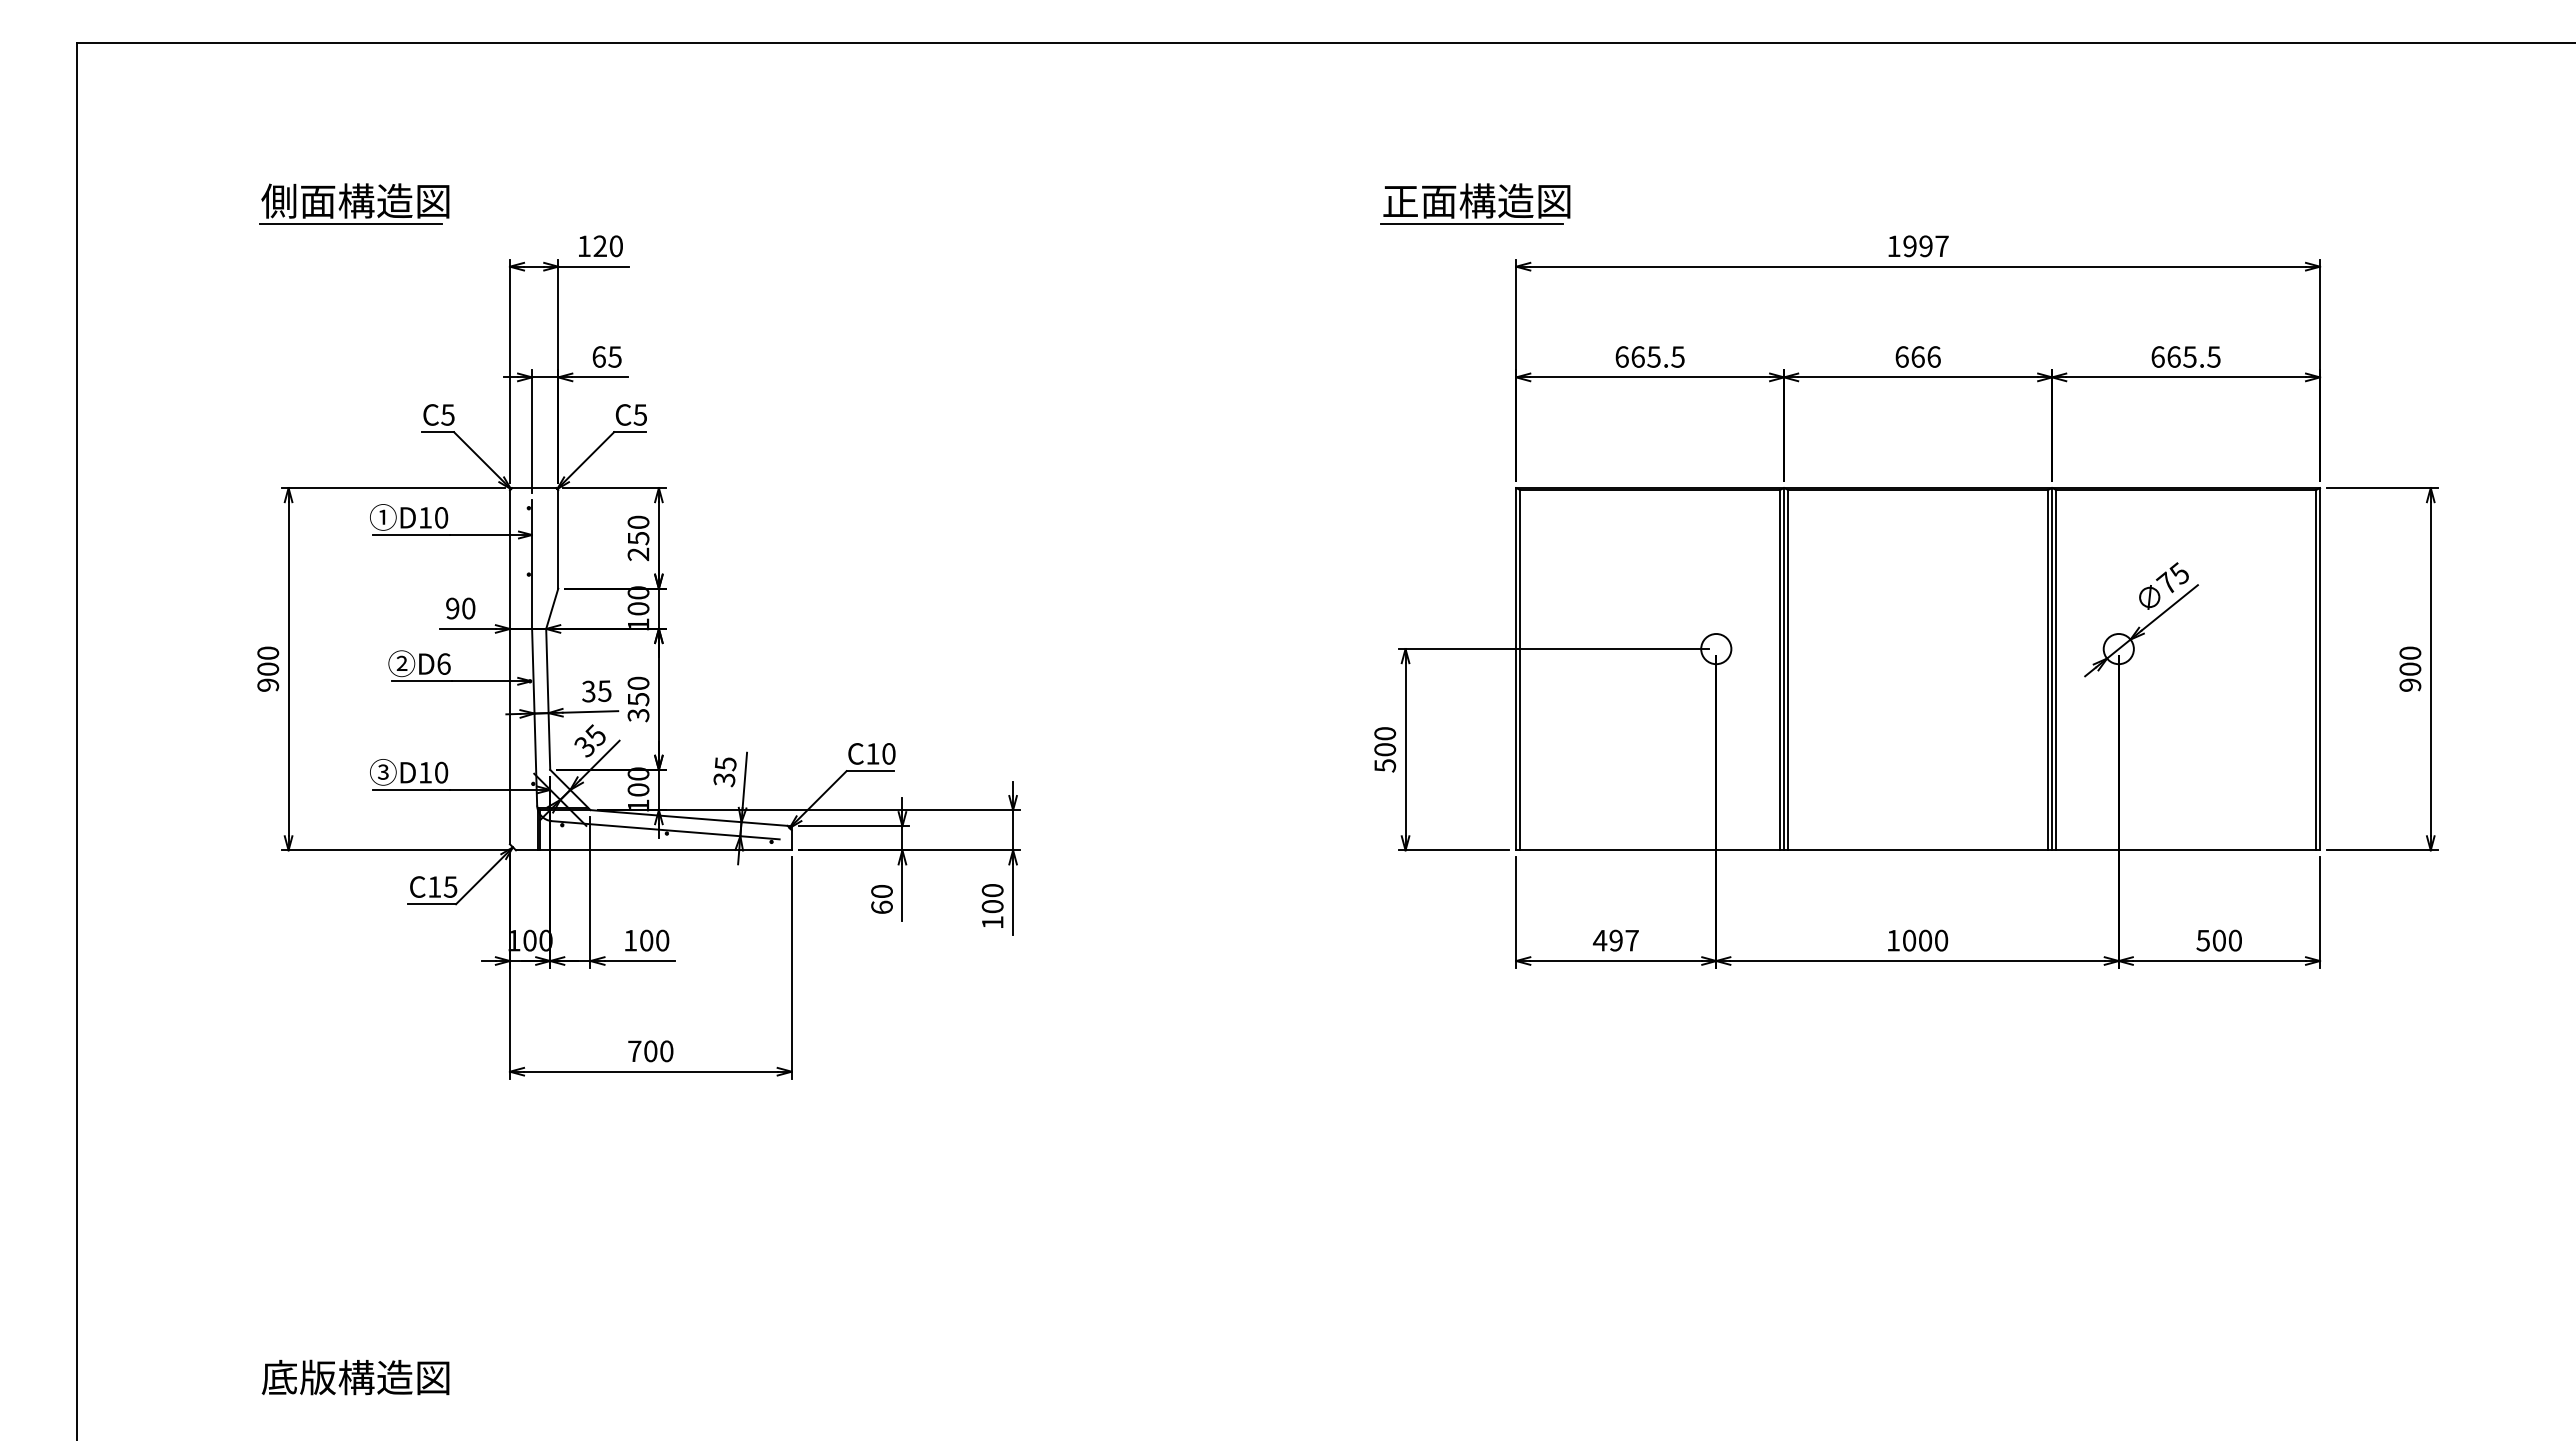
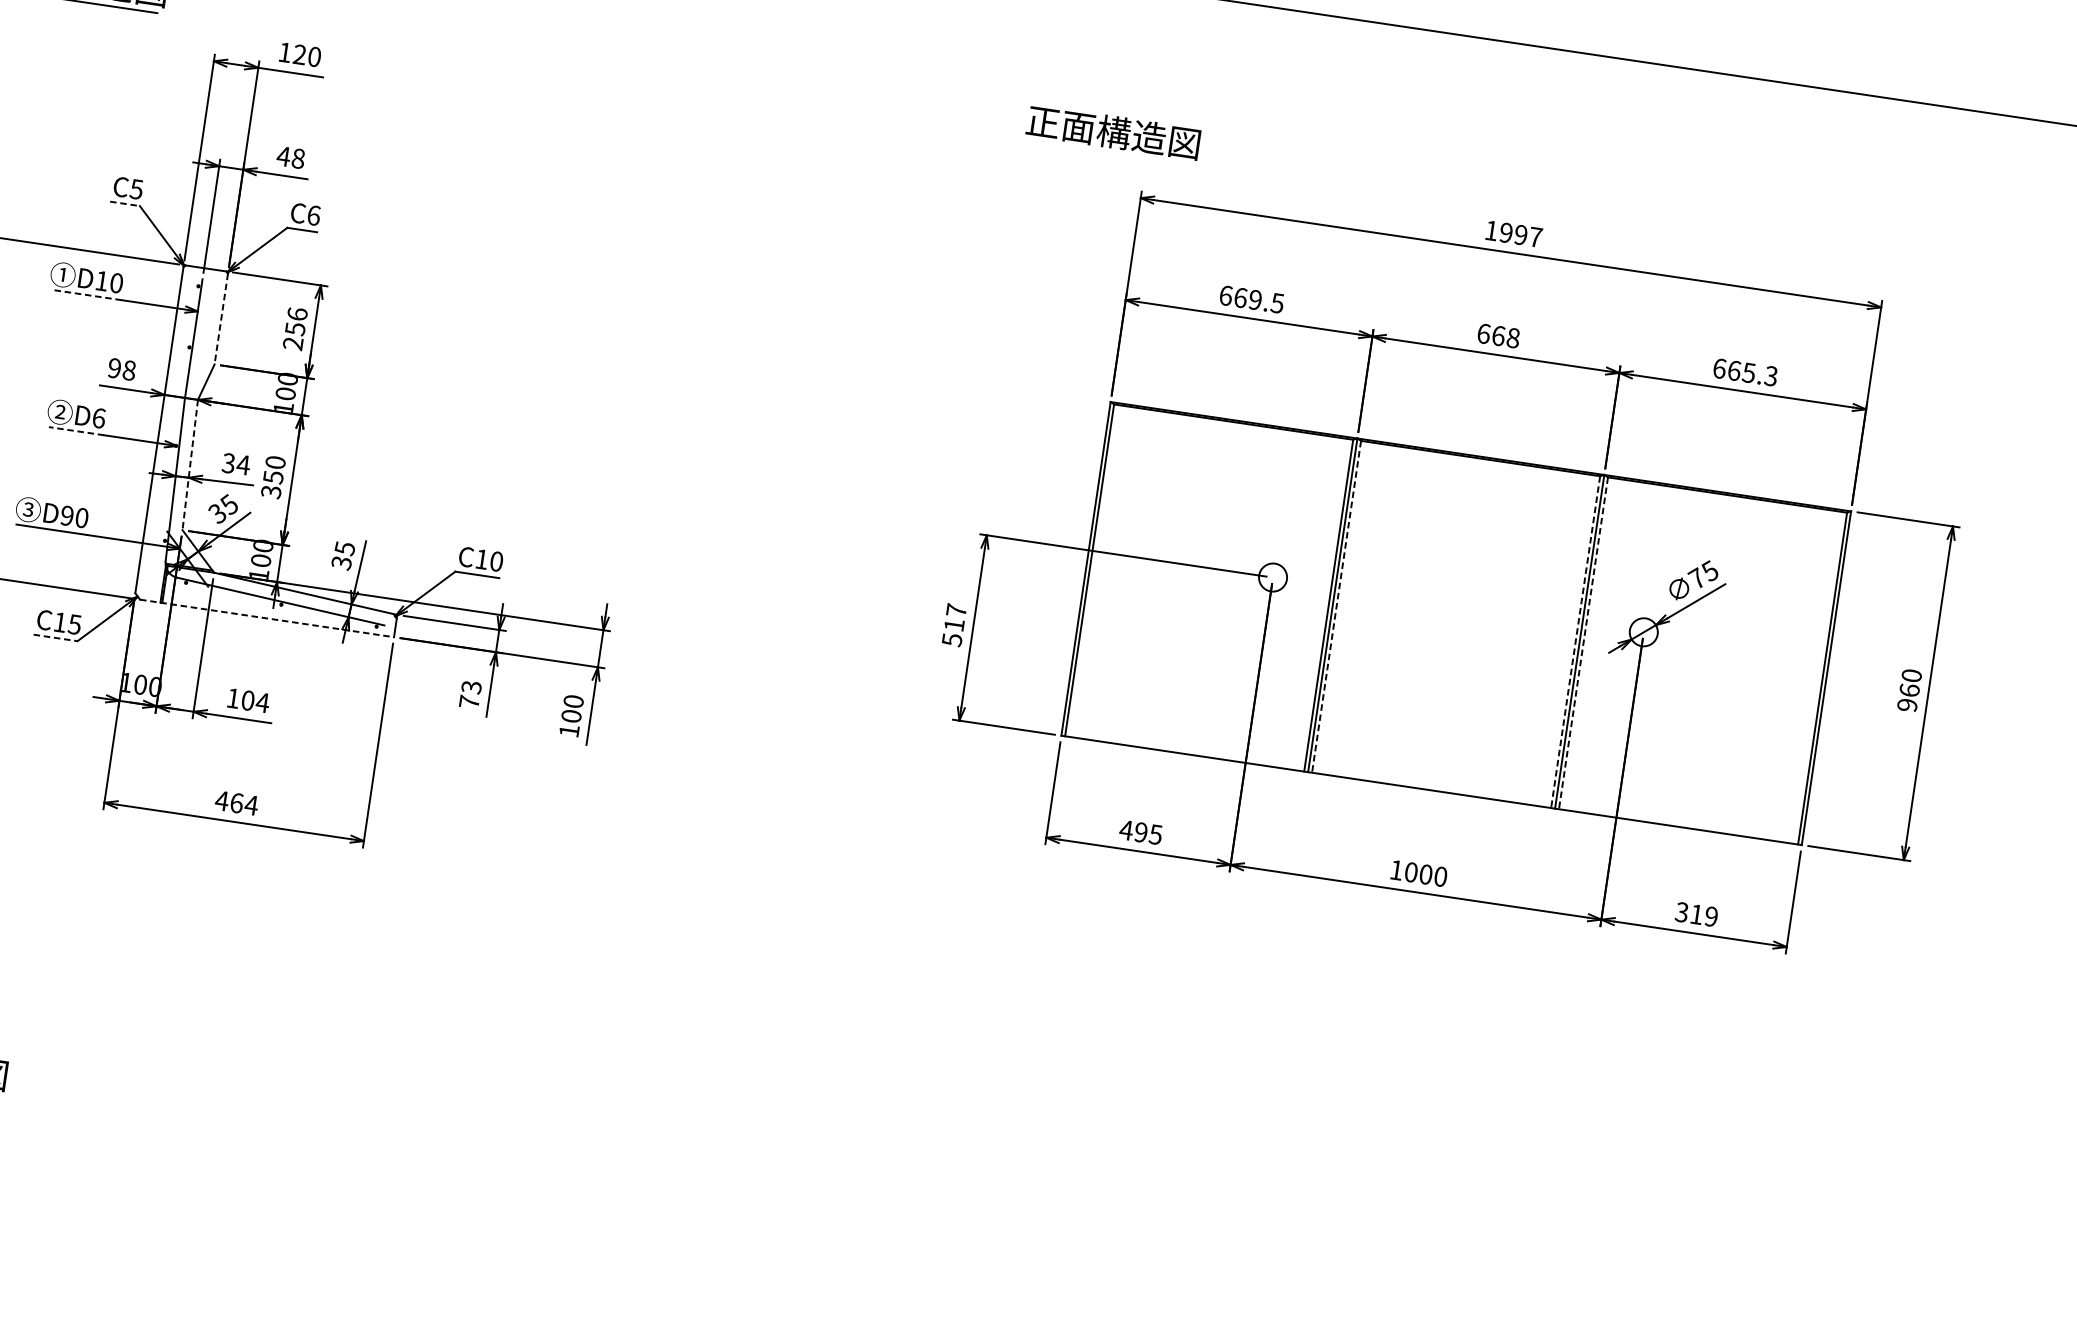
line: (1472, 224) -> (1106, 153), removed
text: (606, 356) -> (290, 157), 65 -> 48
text: (1653, 356) -> (1255, 299), 665.5 -> 669.5
text: (1933, 356) -> (1512, 337), 666 -> 668
text: (2213, 356) -> (1770, 375), 665.5 -> 665.3
text: (640, 414) -> (314, 215), C5 -> C6
line: (438, 432) -> (125, 204), solid -> dashed
text: (638, 521) -> (297, 313), 250 -> 256
line: (410, 535) -> (85, 295), solid -> dashed
line: (558, 539) -> (221, 319), solid -> dashed
text: (468, 608) -> (129, 370), 90 -> 98
text: (2410, 668) -> (1909, 689), 900 -> 960
line: (1788, 670) -> (1336, 607), solid -> dashed
line: (2047, 670) -> (1575, 642), solid -> dashed
line: (2056, 670) -> (1583, 643), solid -> dashed
line: (422, 681) -> (76, 431), solid -> dashed
text: (604, 691) -> (243, 465), 35 -> 34
line: (548, 699) -> (190, 465), solid -> dashed
text: (1385, 741) -> (955, 617), 500 -> 517
text: (424, 772) -> (66, 515), D10 -> D90
line: (653, 850) -> (266, 618), solid -> dashed
text: (881, 899) -> (470, 694), 60 -> 73
line: (432, 904) -> (55, 638), solid -> dashed
text: (662, 940) -> (262, 702), 100 -> 104
text: (1631, 940) -> (1155, 834), 497 -> 495
text: (2219, 940) -> (1696, 914), 500 -> 319
text: (650, 1051) -> (236, 803), 700 -> 464

